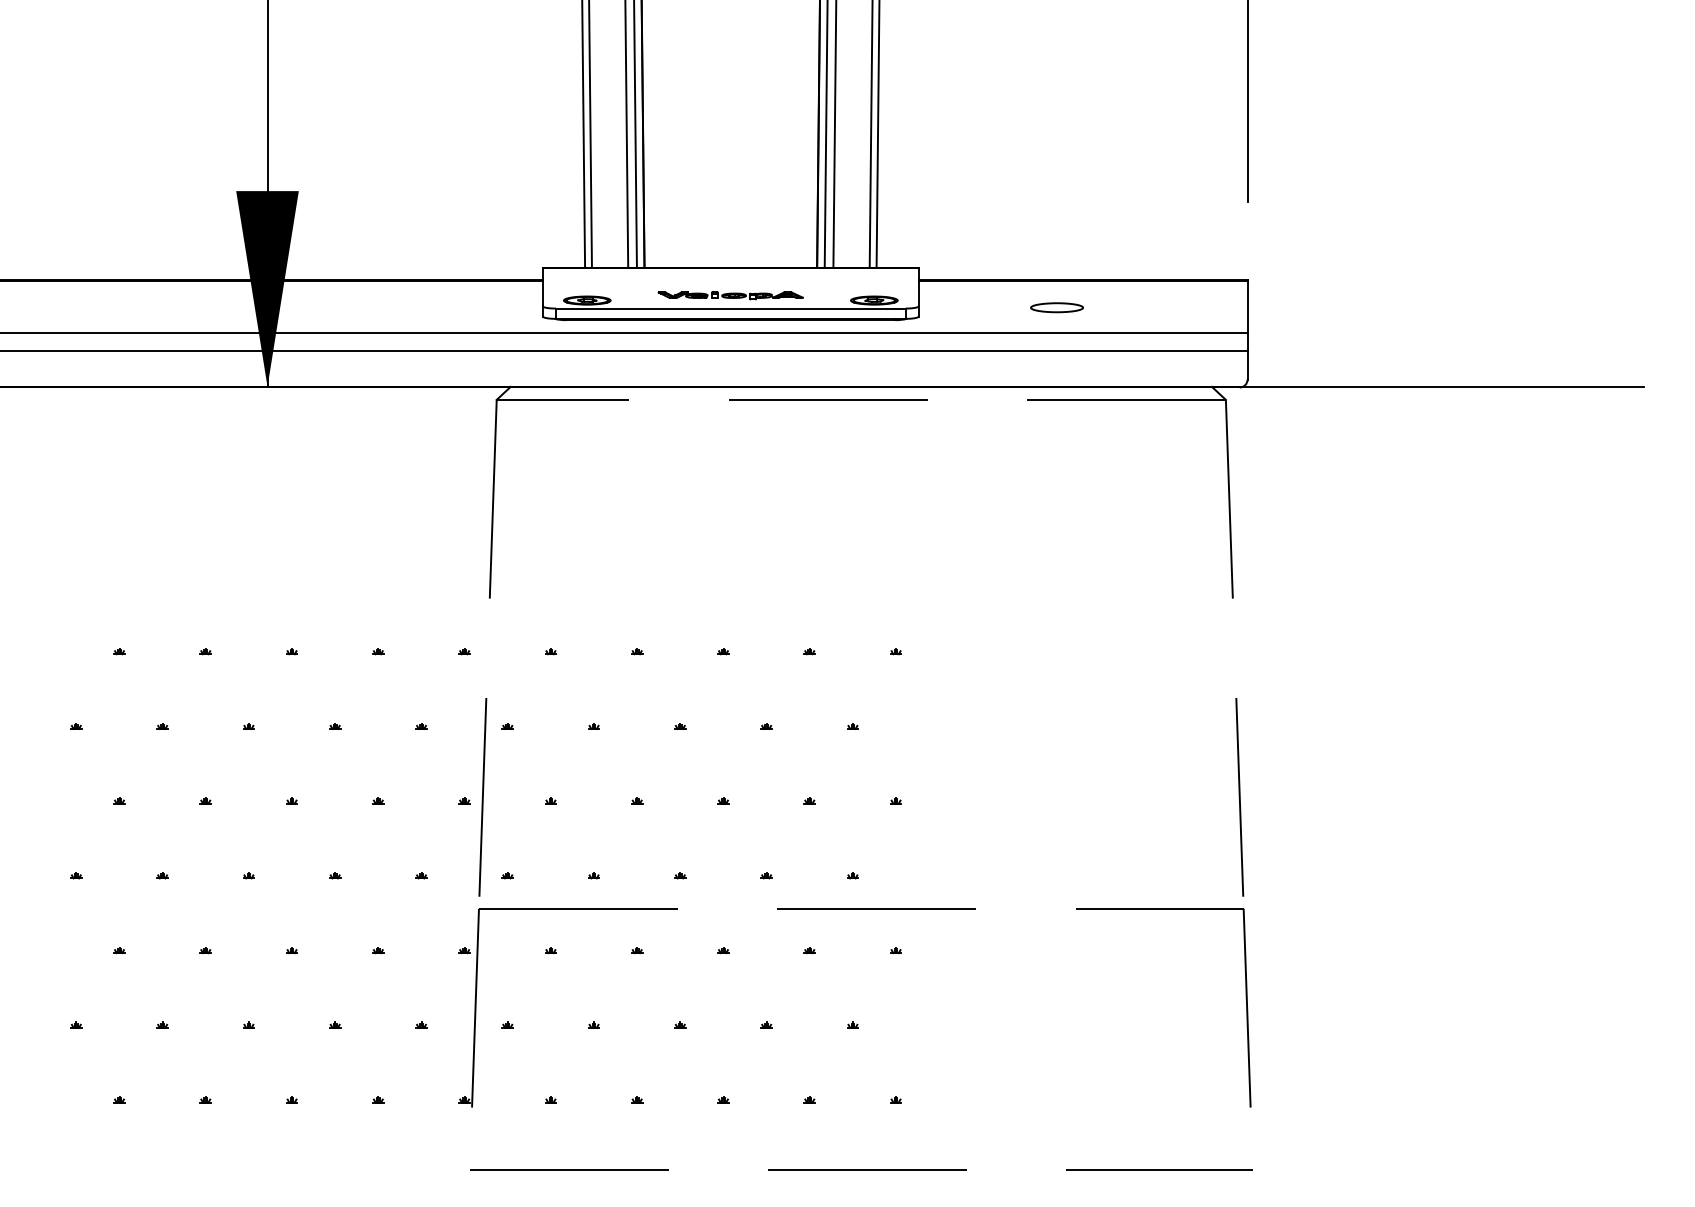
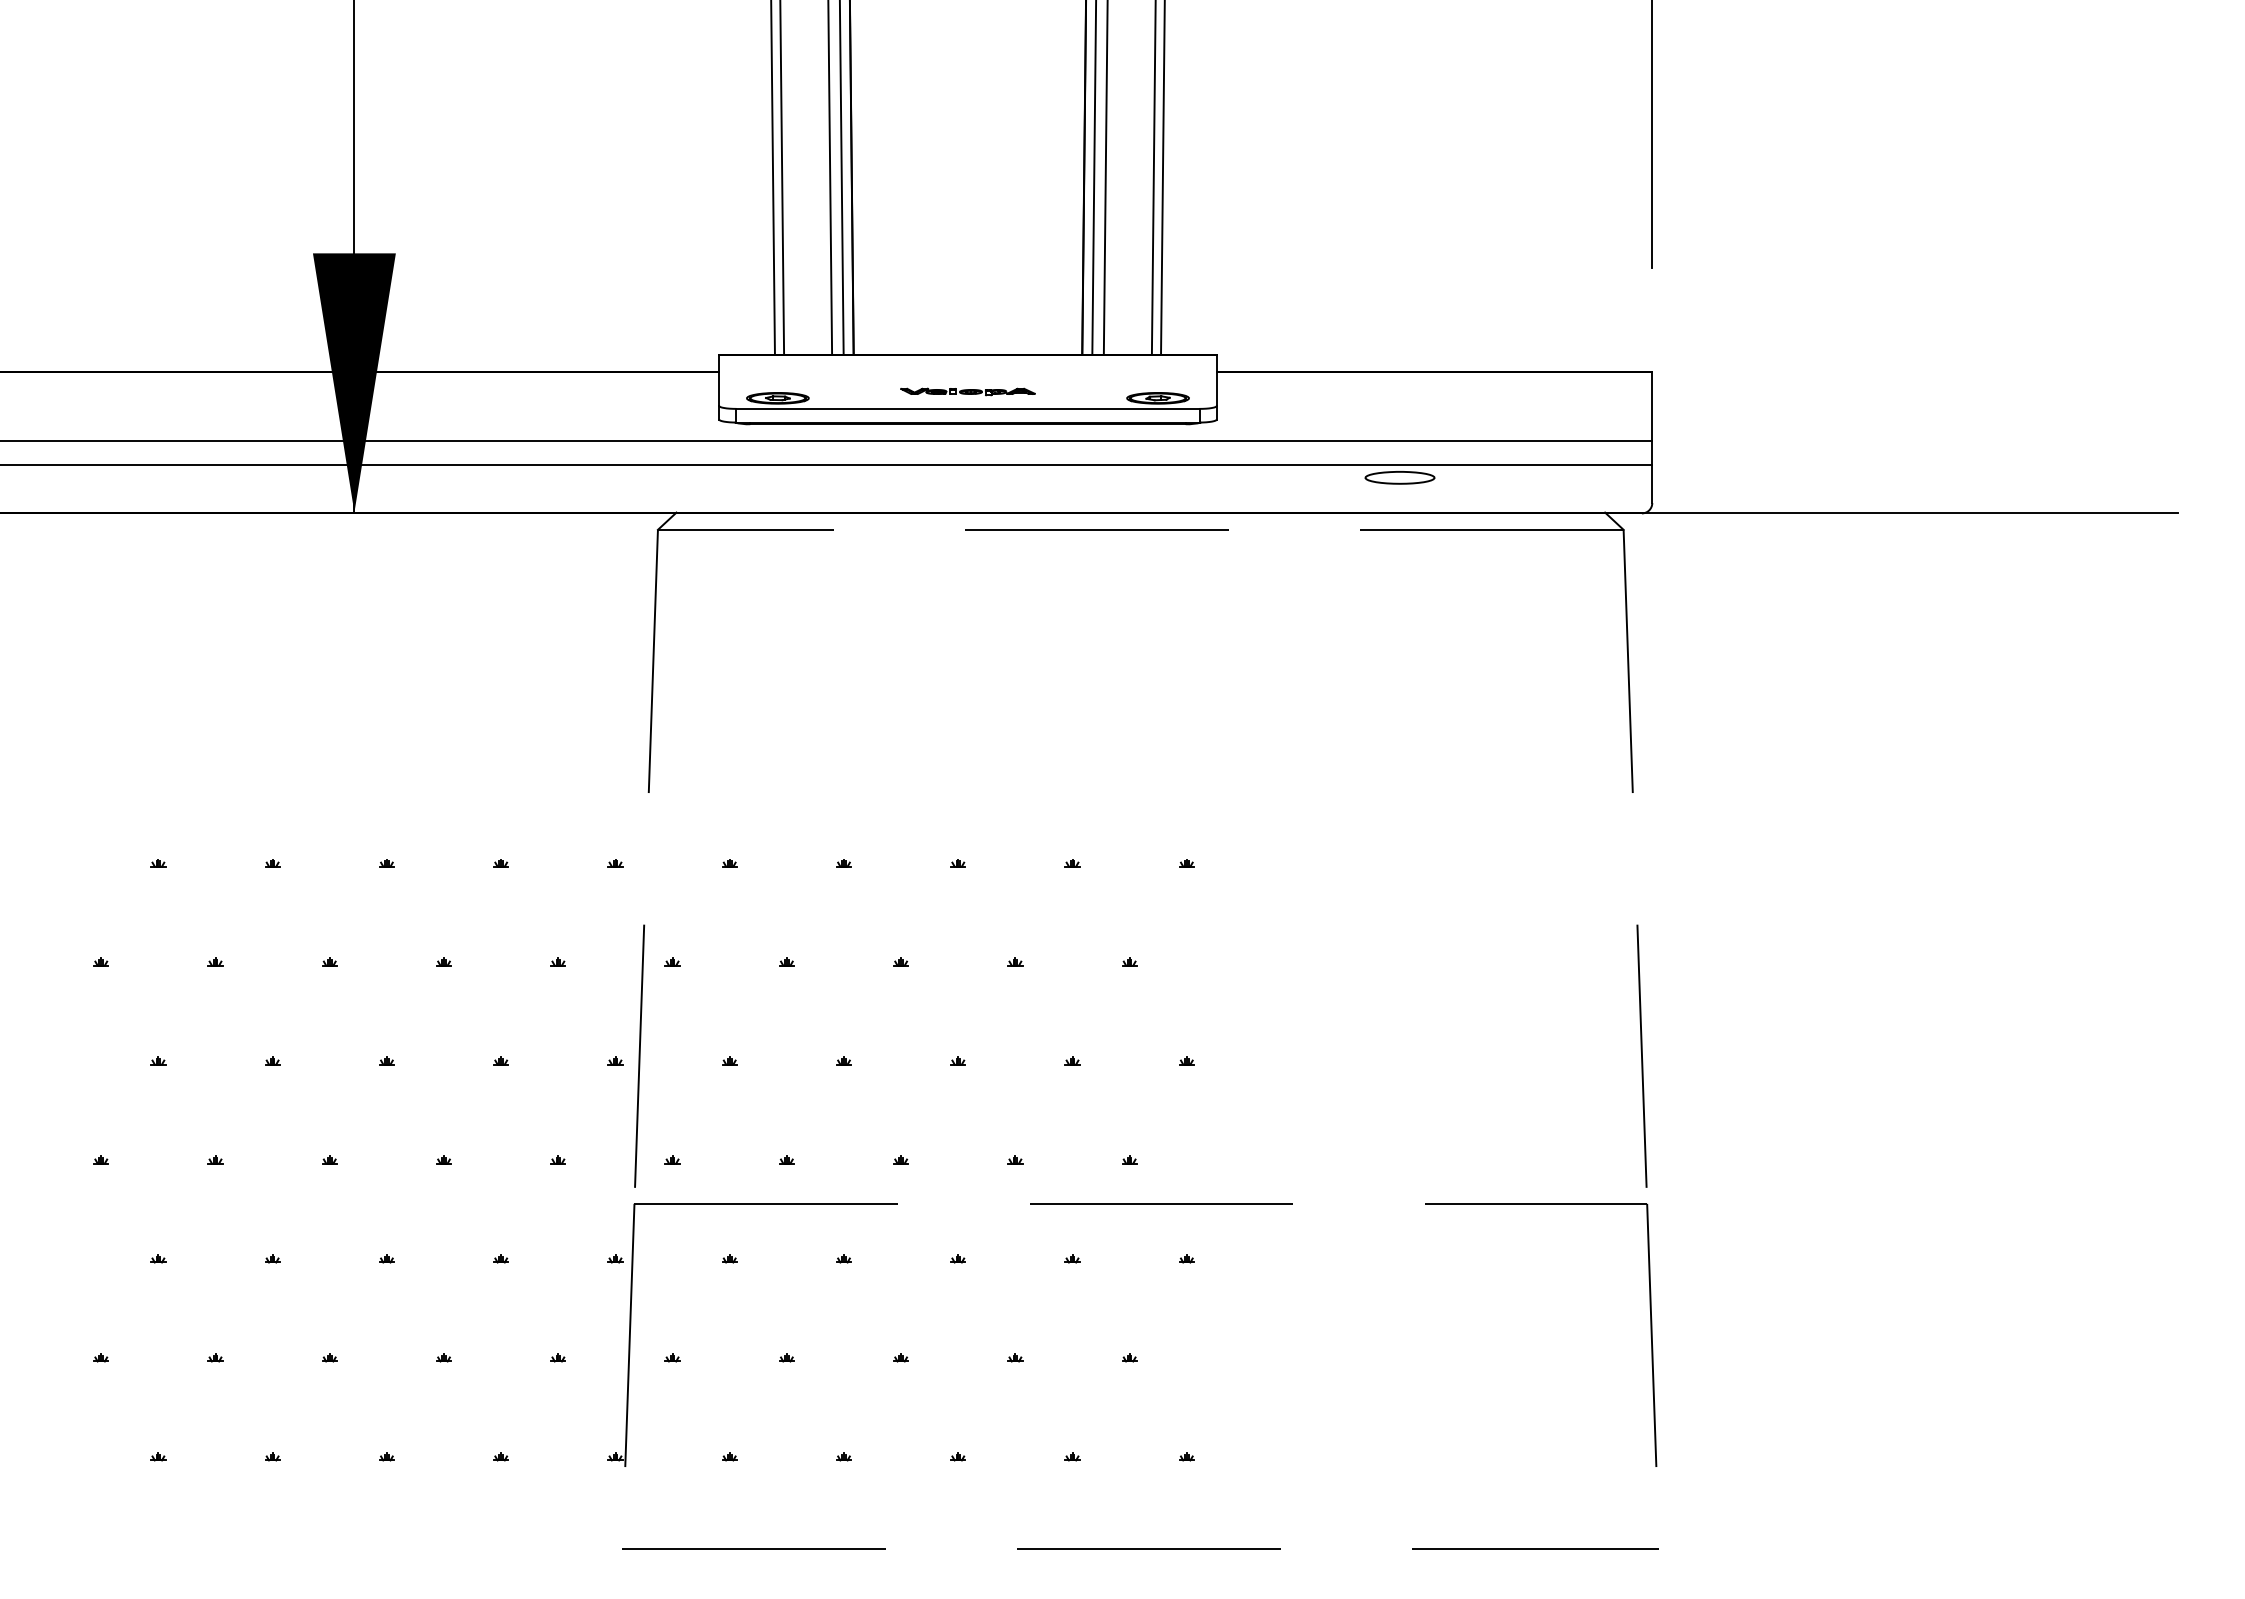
part: (730, 295) -> (967, 391), size x0.7
part: (1056, 307) -> (1399, 477), moved

